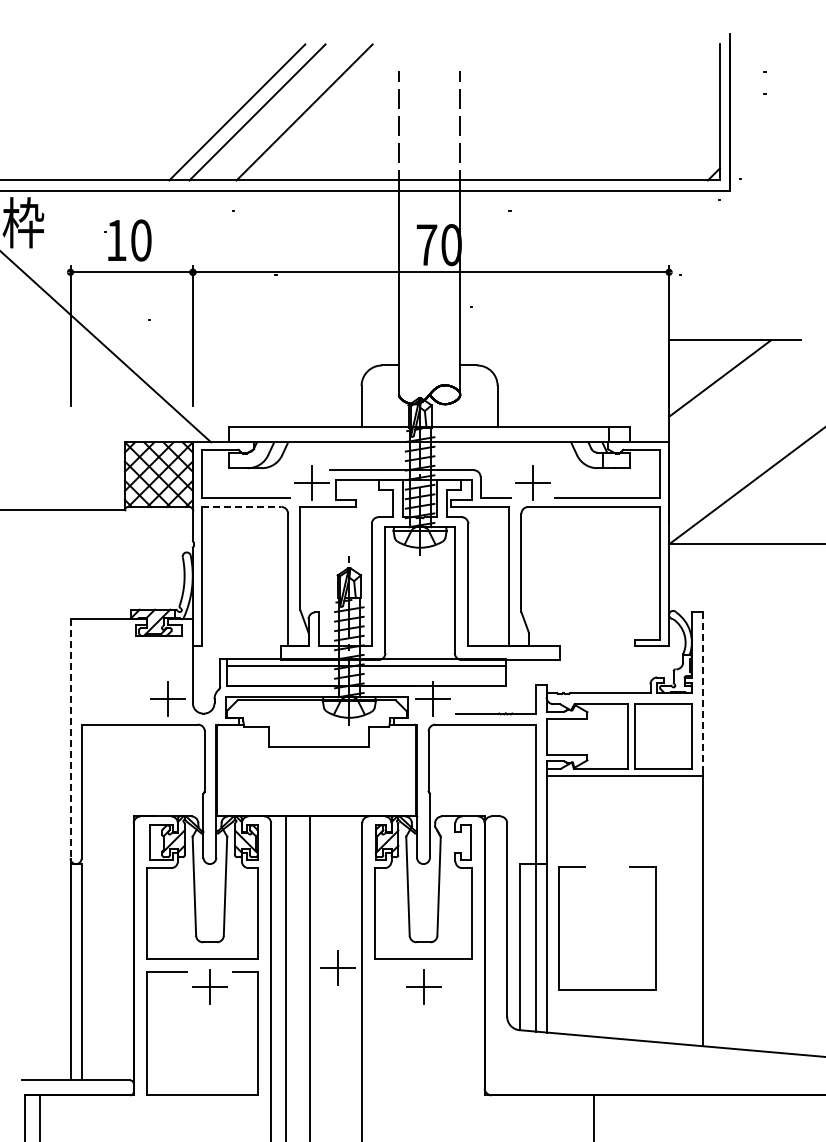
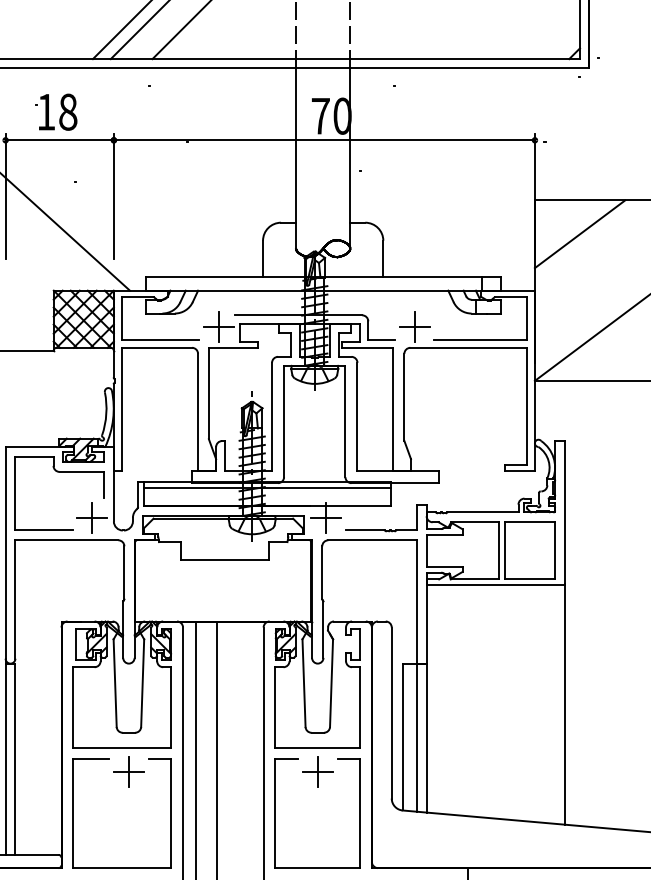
text: (141, 240) -> (68, 112), 10 -> 18
line: (241, 506) -> (156, 347), dashed -> solid
part: (130, 648) -> (58, 472), added
line: (703, 694) -> (565, 513), dashed -> solid
line: (70, 738) -> (5, 552), dashed -> solid
part: (559, 928) -> (275, 813), moved
part: (337, 967) -> (241, 755), removed

